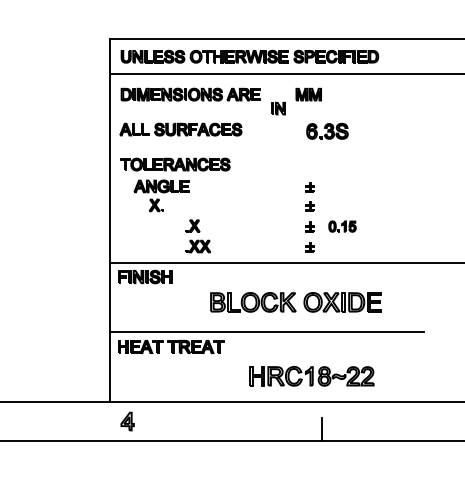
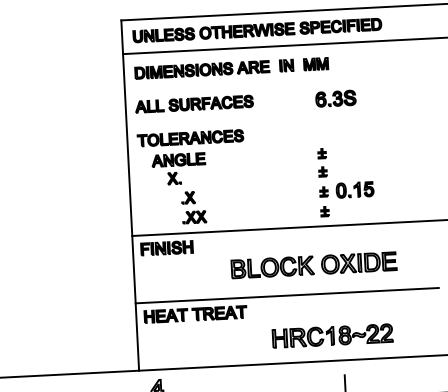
part: (278, 108) -> (286, 65), moved
part: (342, 226) -> (355, 189), size x1.43
part: (197, 236) -> (193, 207), moved

